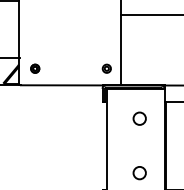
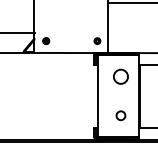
circle: (139, 118) -> (120, 76), size x1.6

